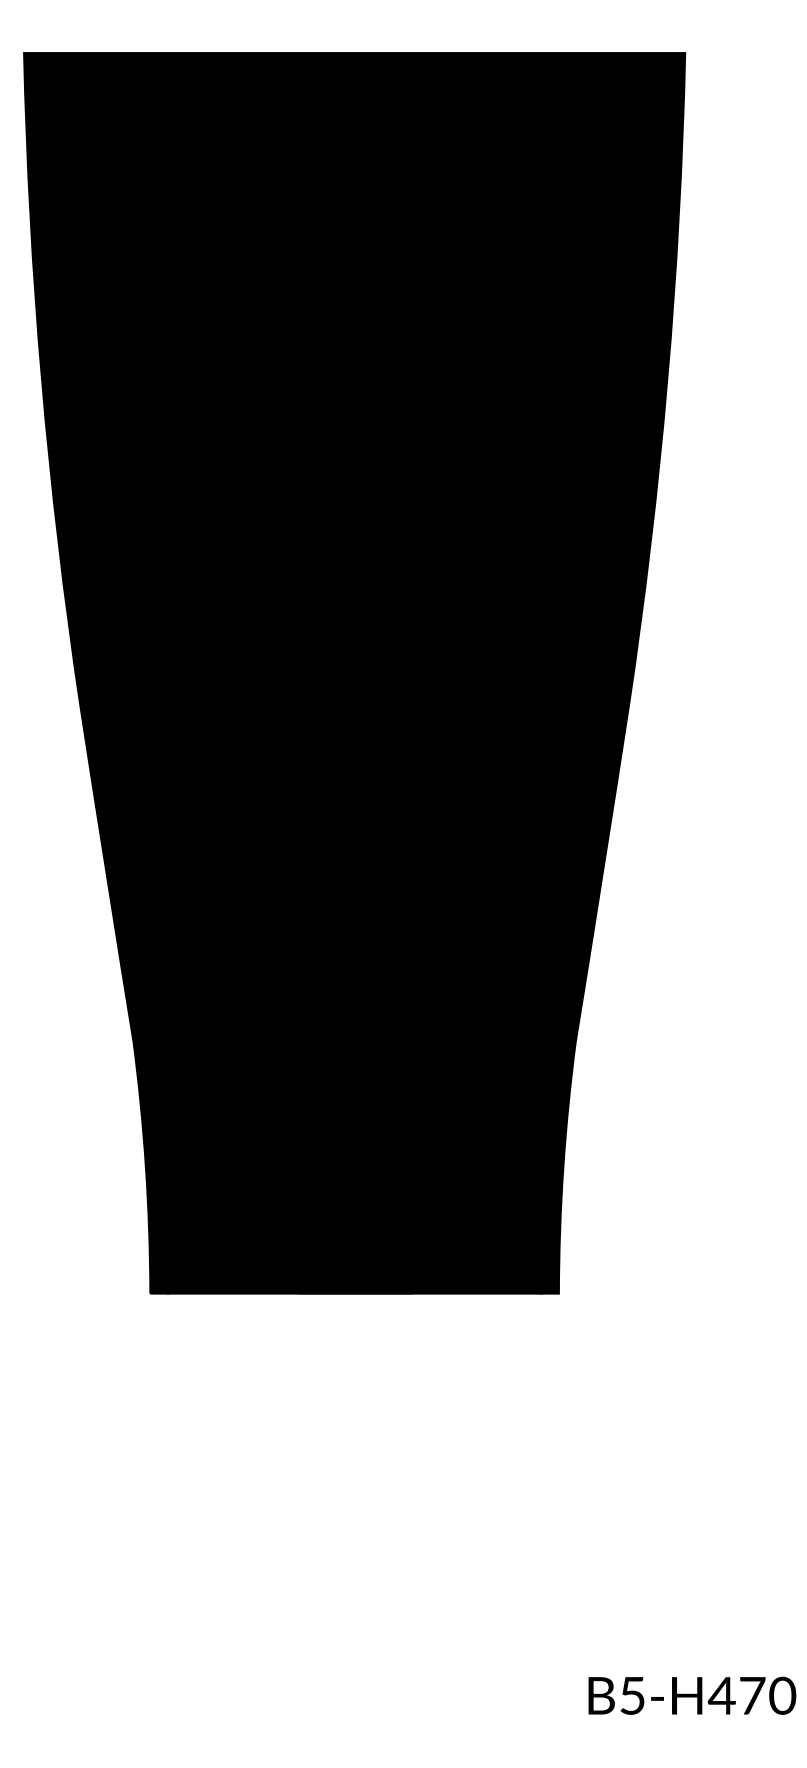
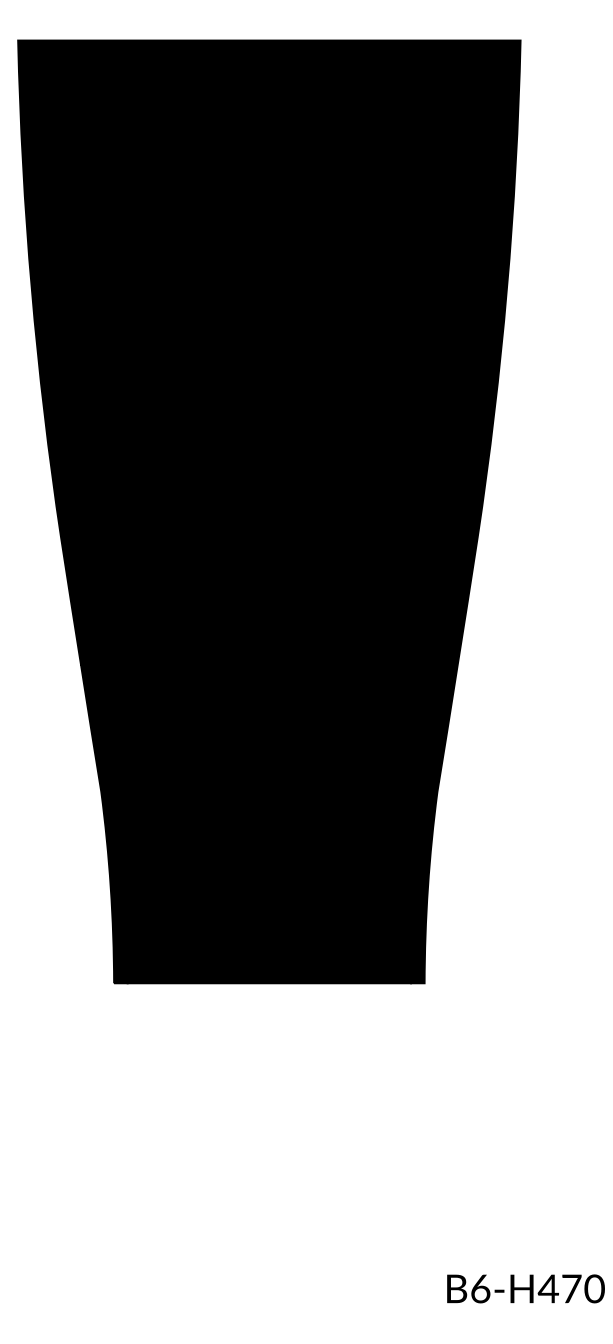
text: (632, 1695) -> (480, 1288), B5-H470 -> B6-H470

